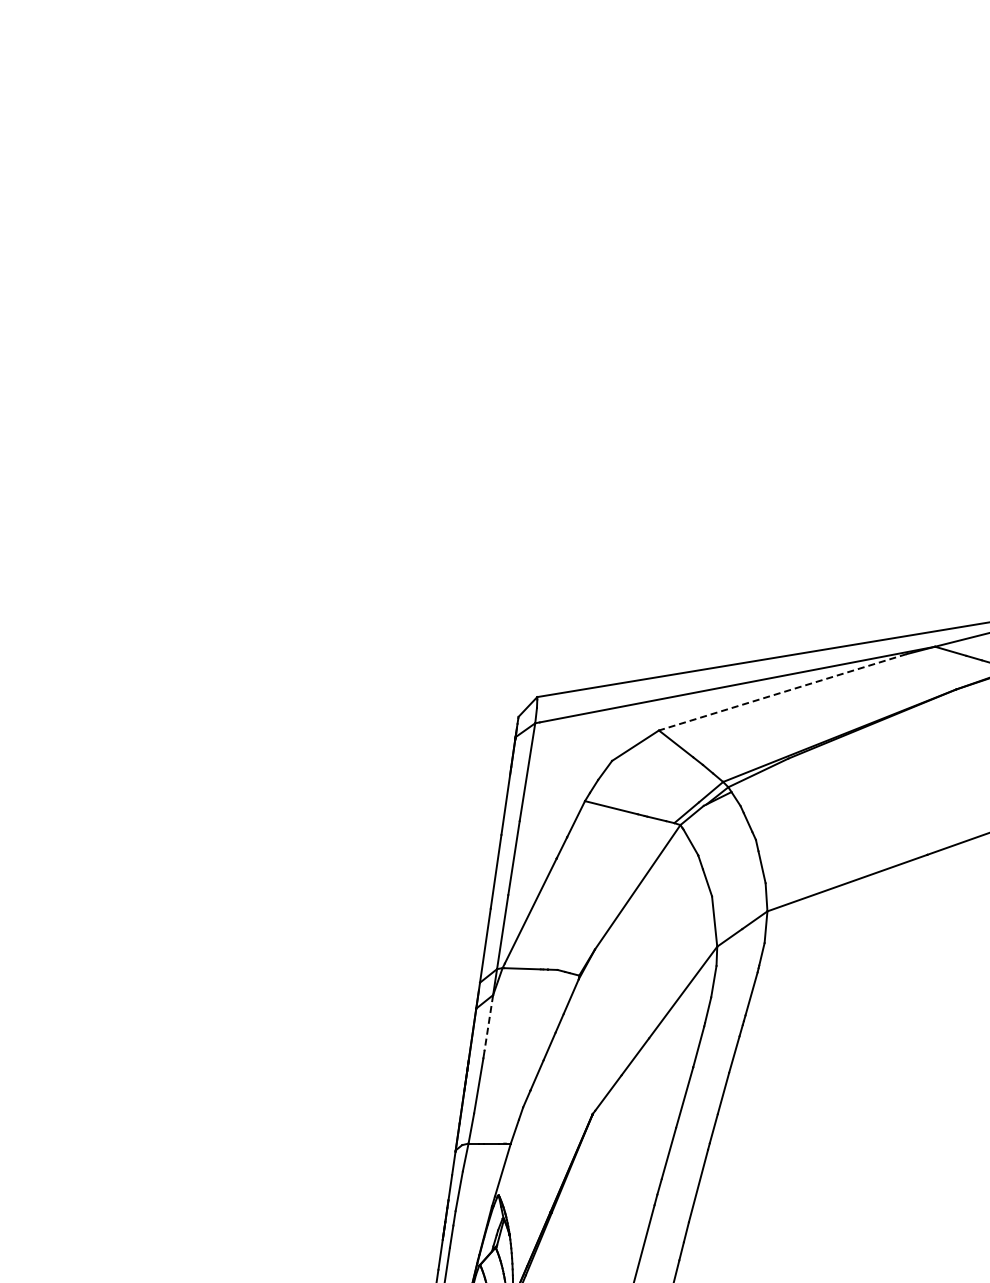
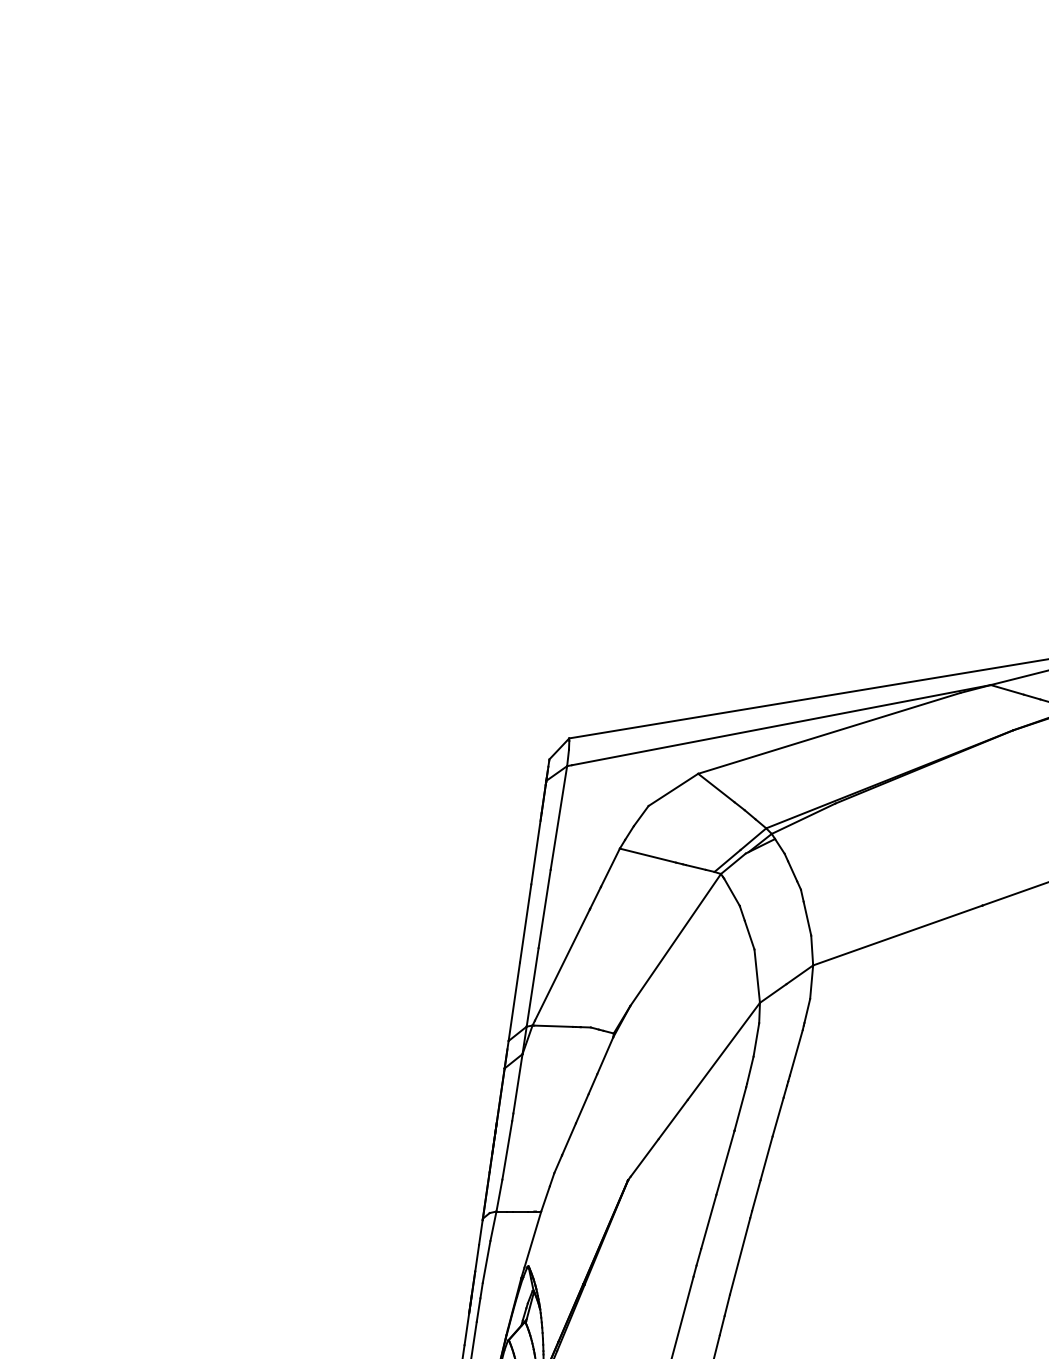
line: (782, 692) -> (829, 733), dashed -> solid
line: (488, 1023) -> (517, 1084), dashed -> solid

